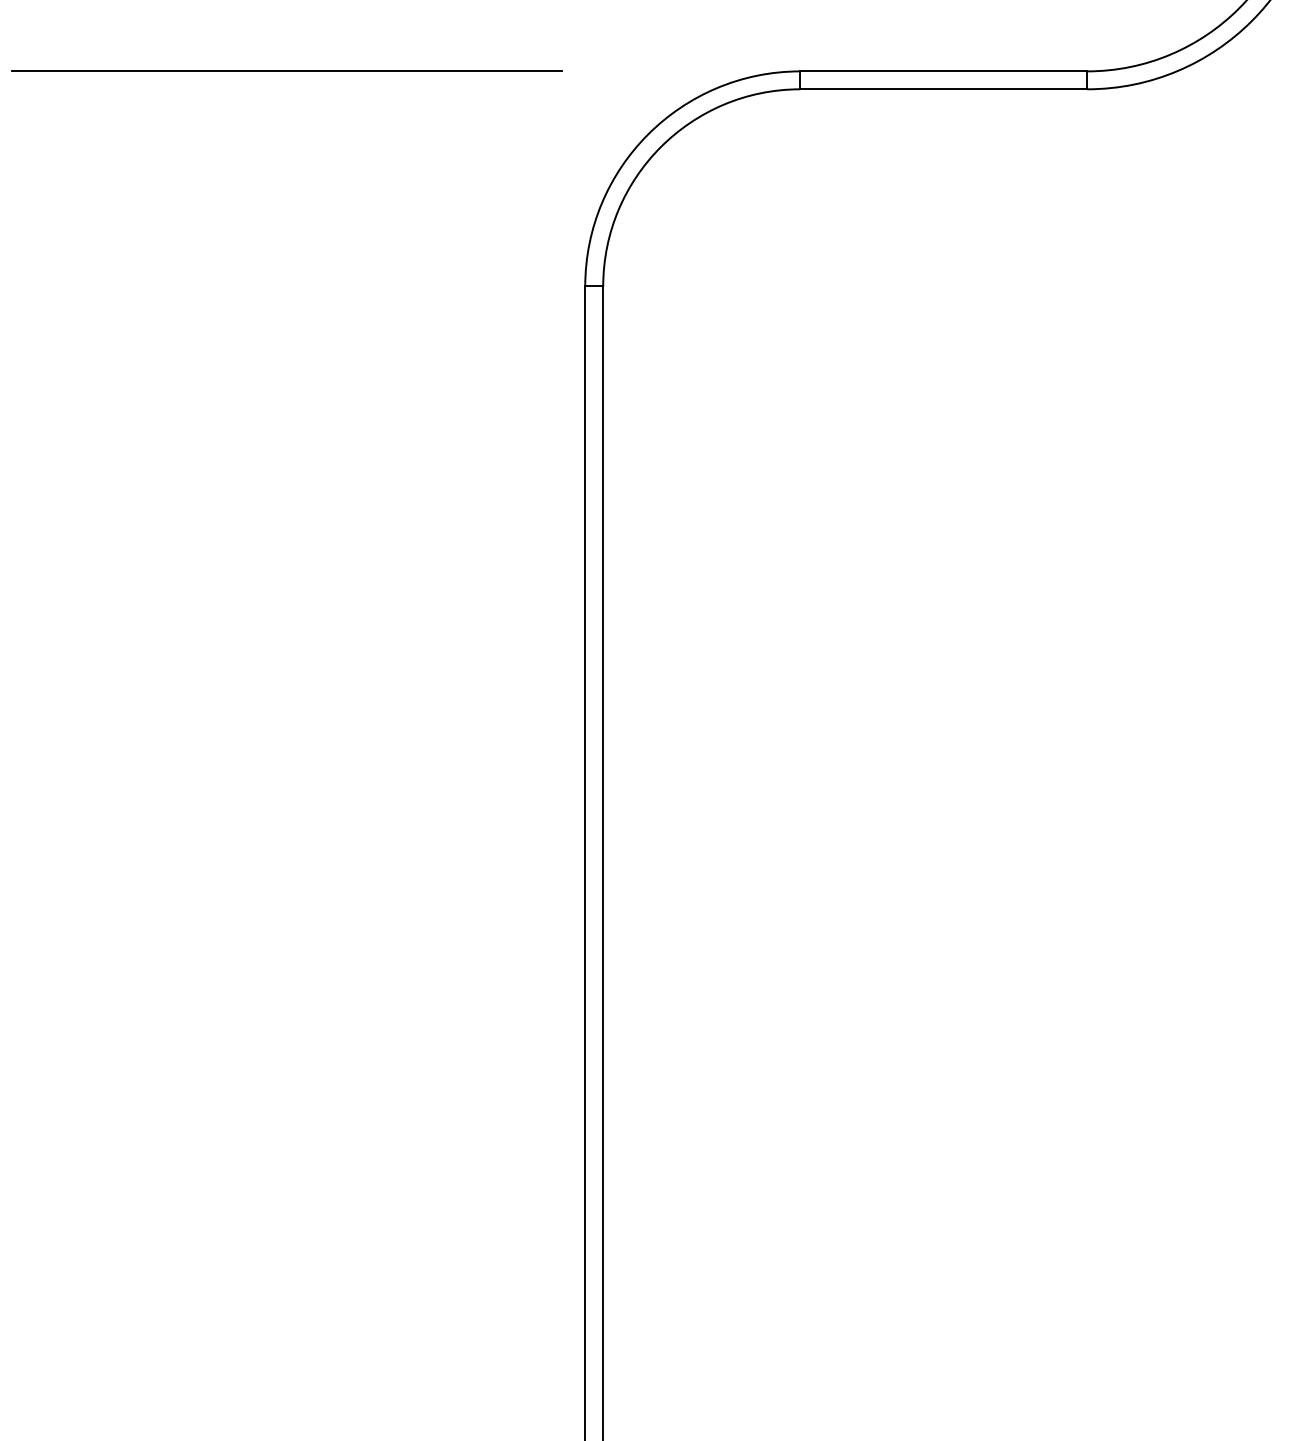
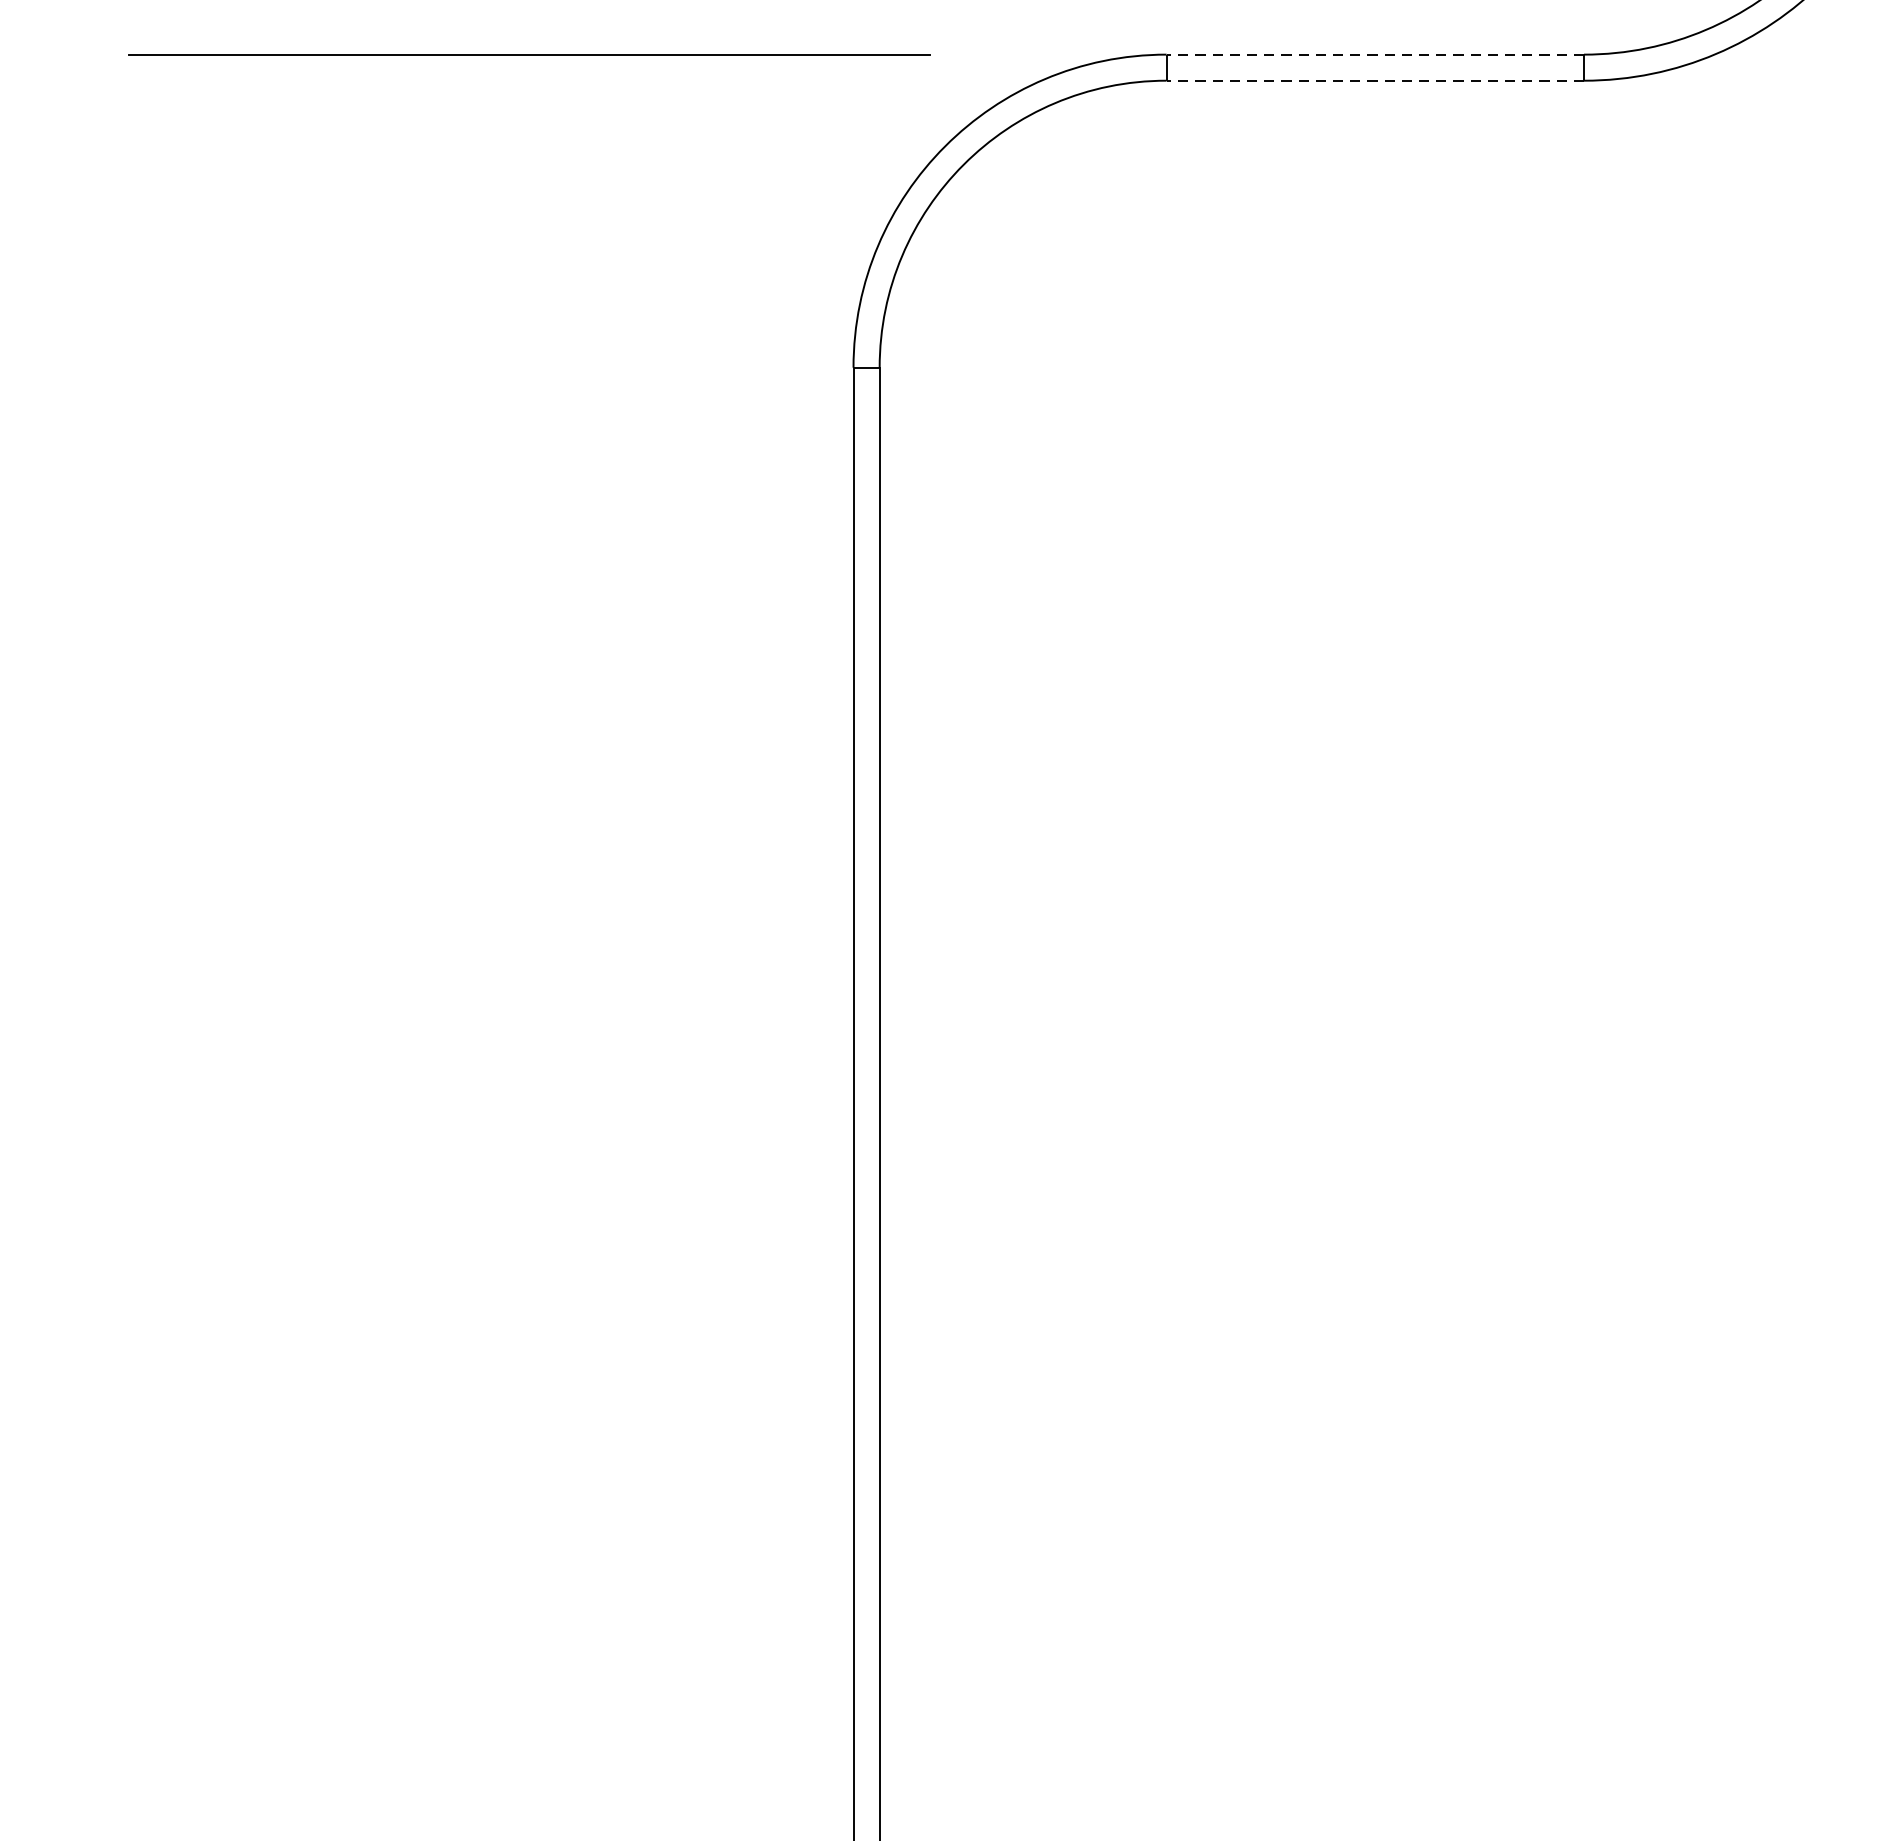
line: (286, 70) -> (529, 53), moved
line: (943, 71) -> (1374, 54), solid -> dashed
line: (943, 89) -> (1374, 80), solid -> dashed

